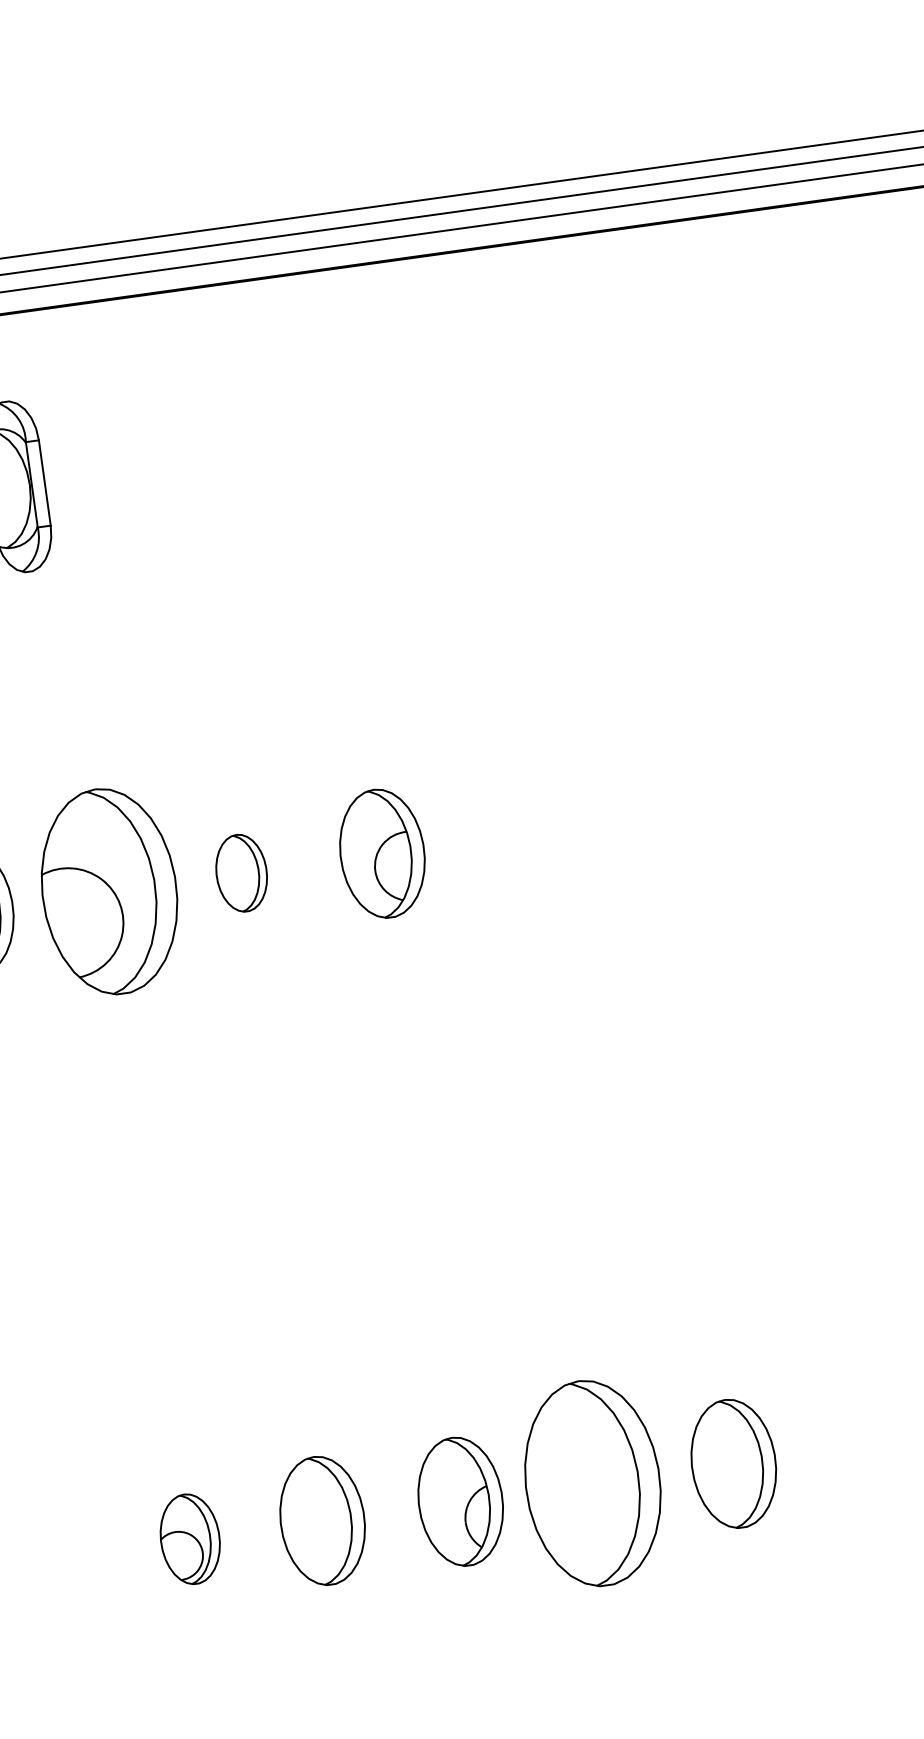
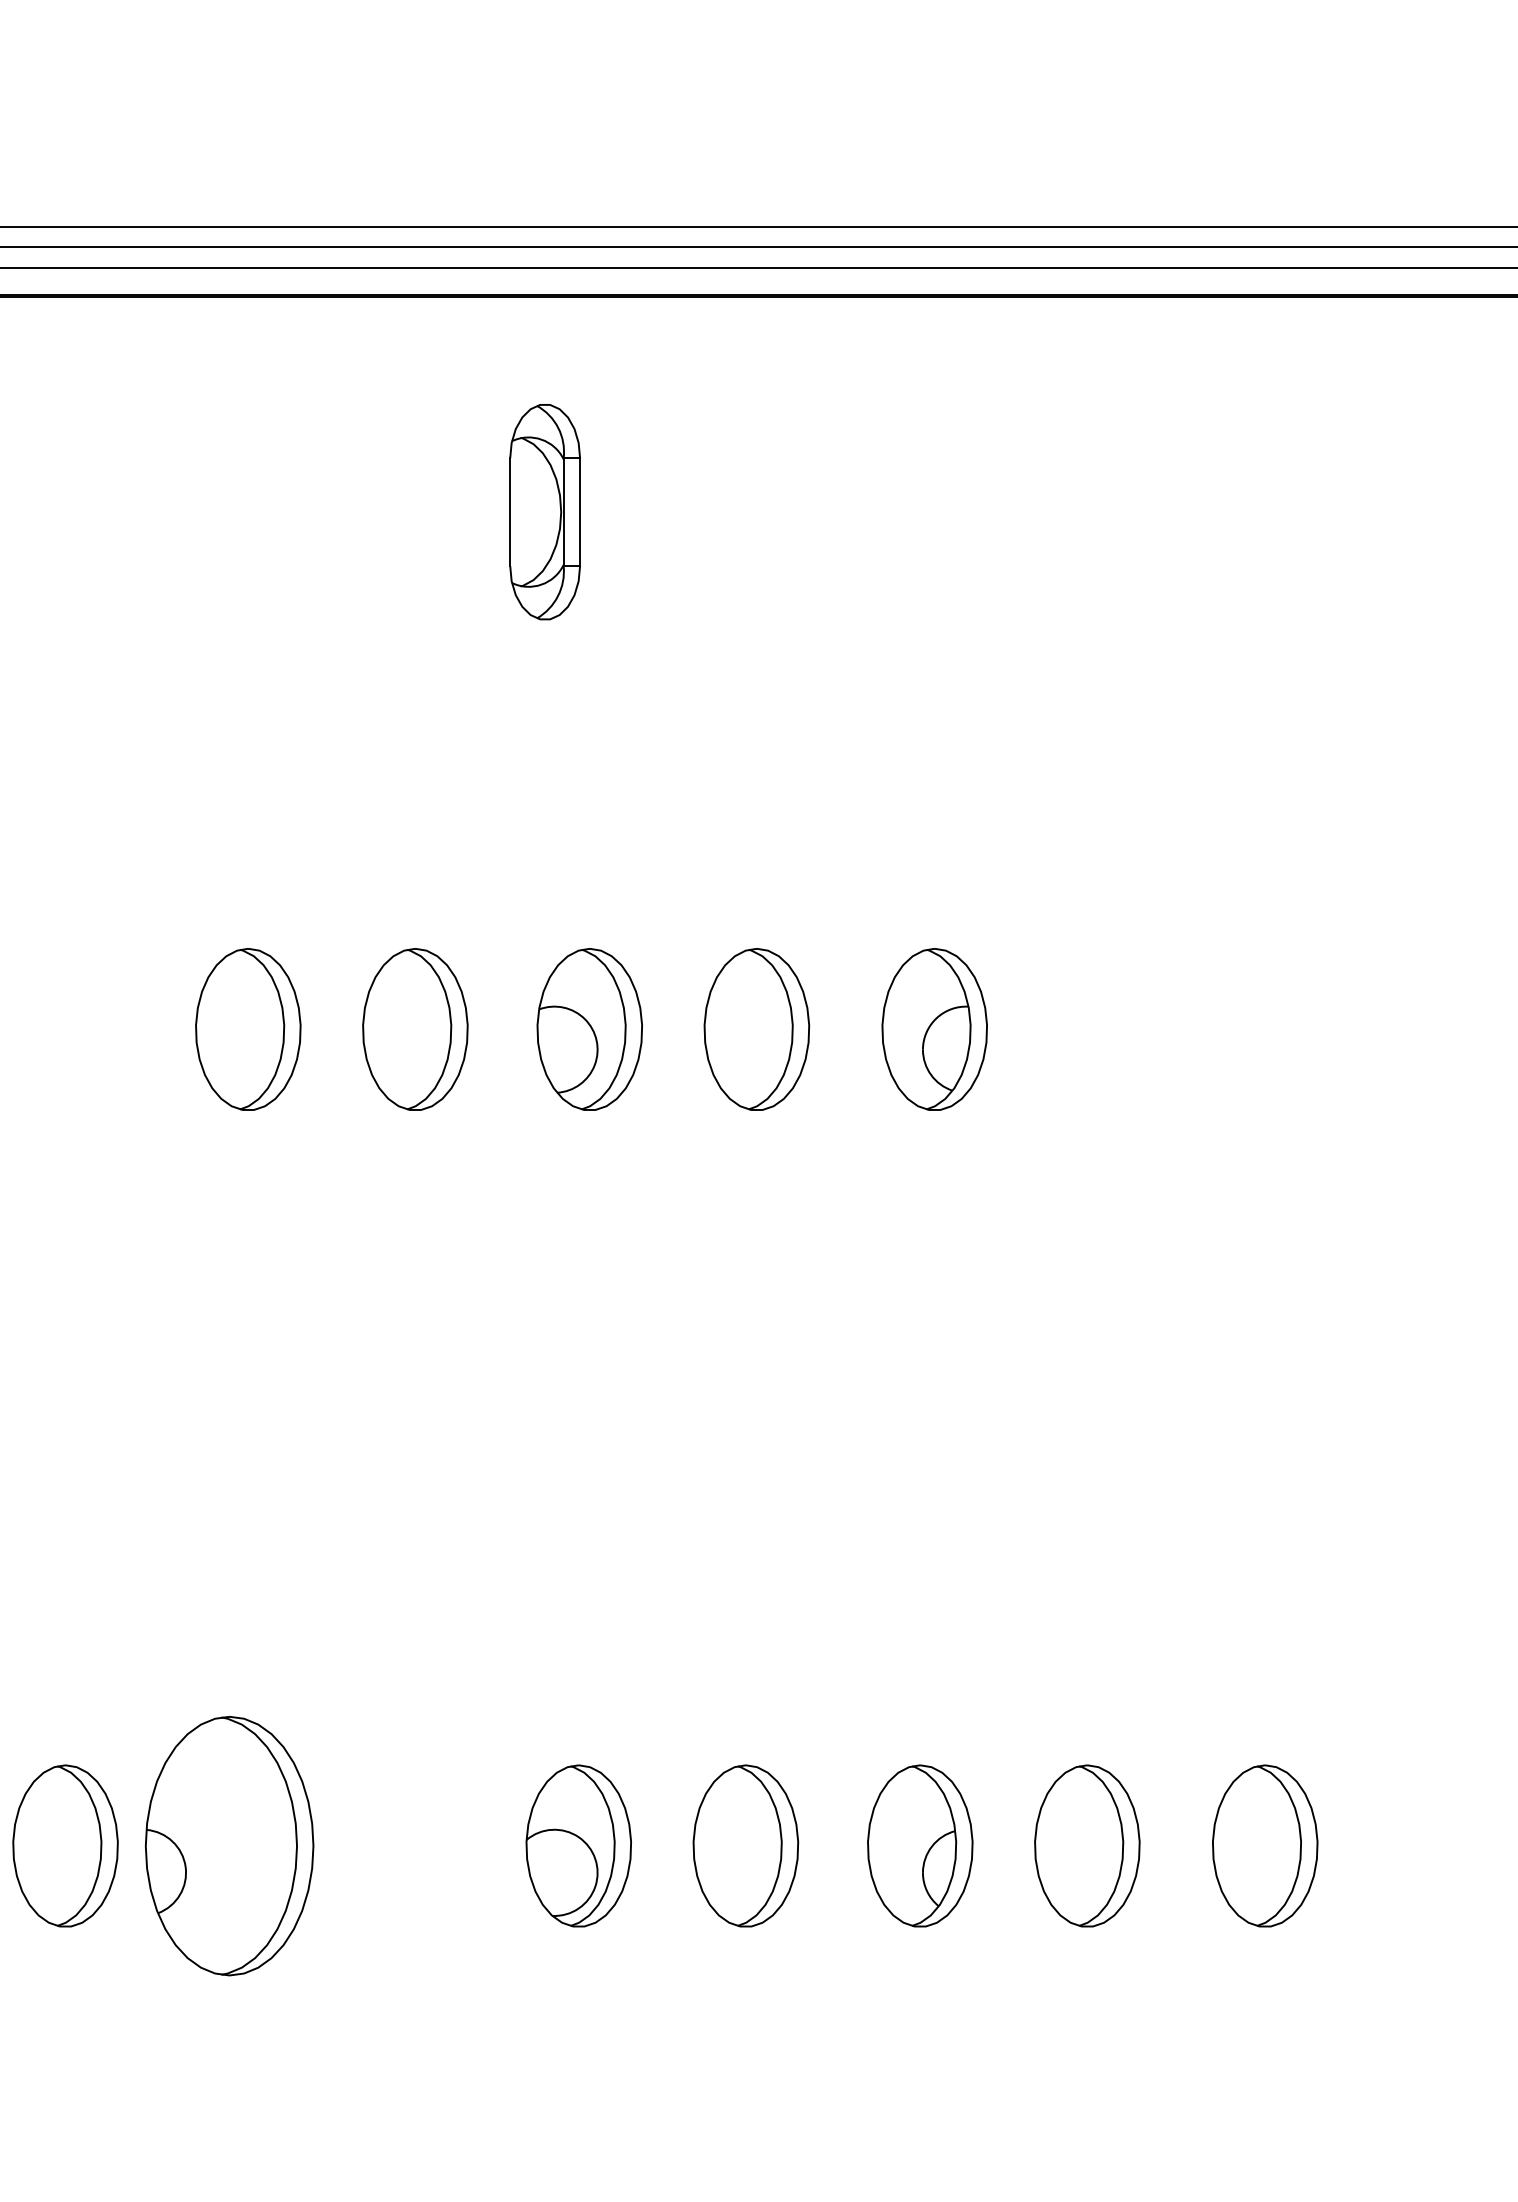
part: (241, 873) -> (756, 1029), size x1.67
part: (109, 891) -> (589, 1029), size x0.62
part: (593, 1482) -> (1087, 1845), size x0.62
part: (190, 1538) -> (578, 1845), size x1.43

